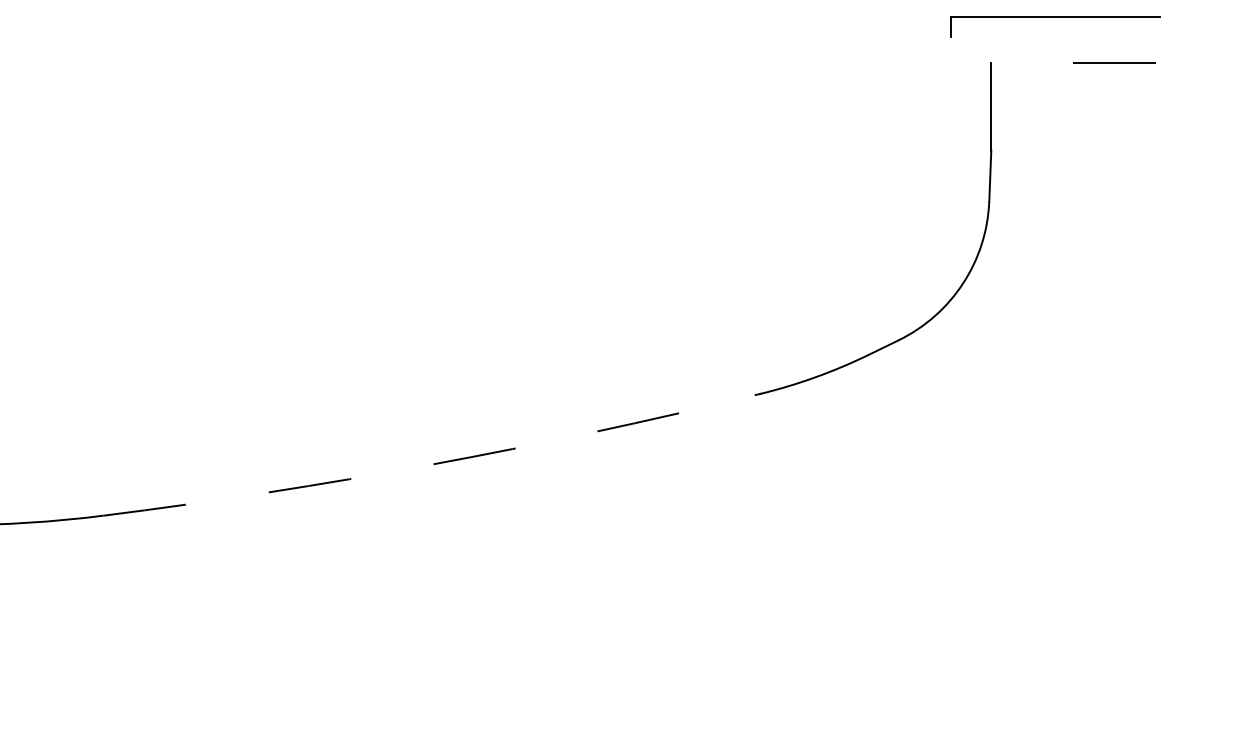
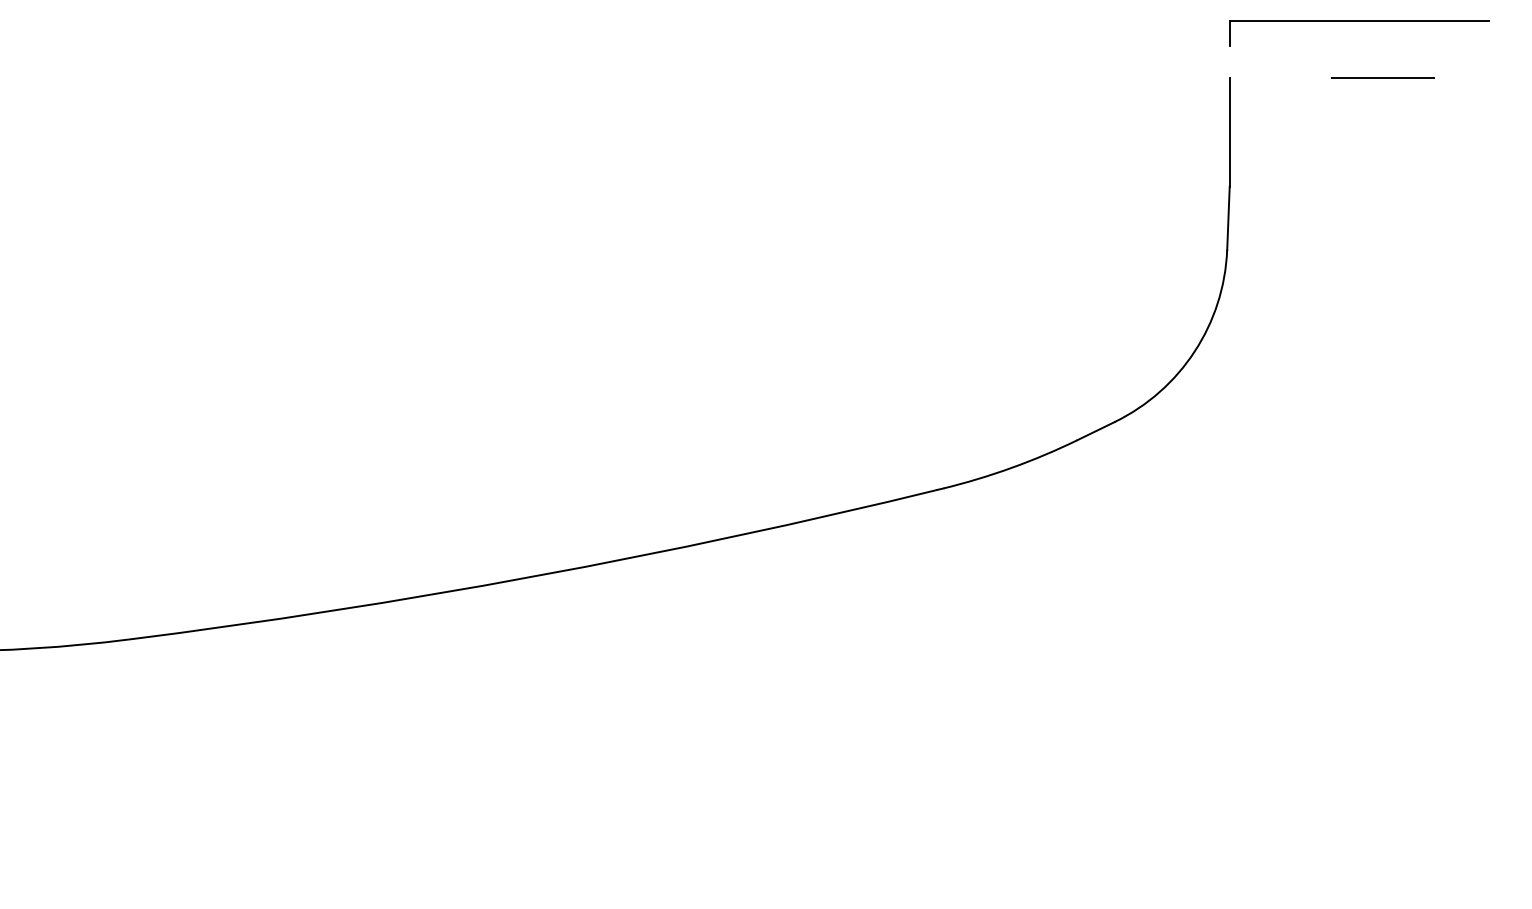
part: (1055, 17) -> (1359, 21), moved
arc: (430, 464) -> (534, 576), dashed -> solid

